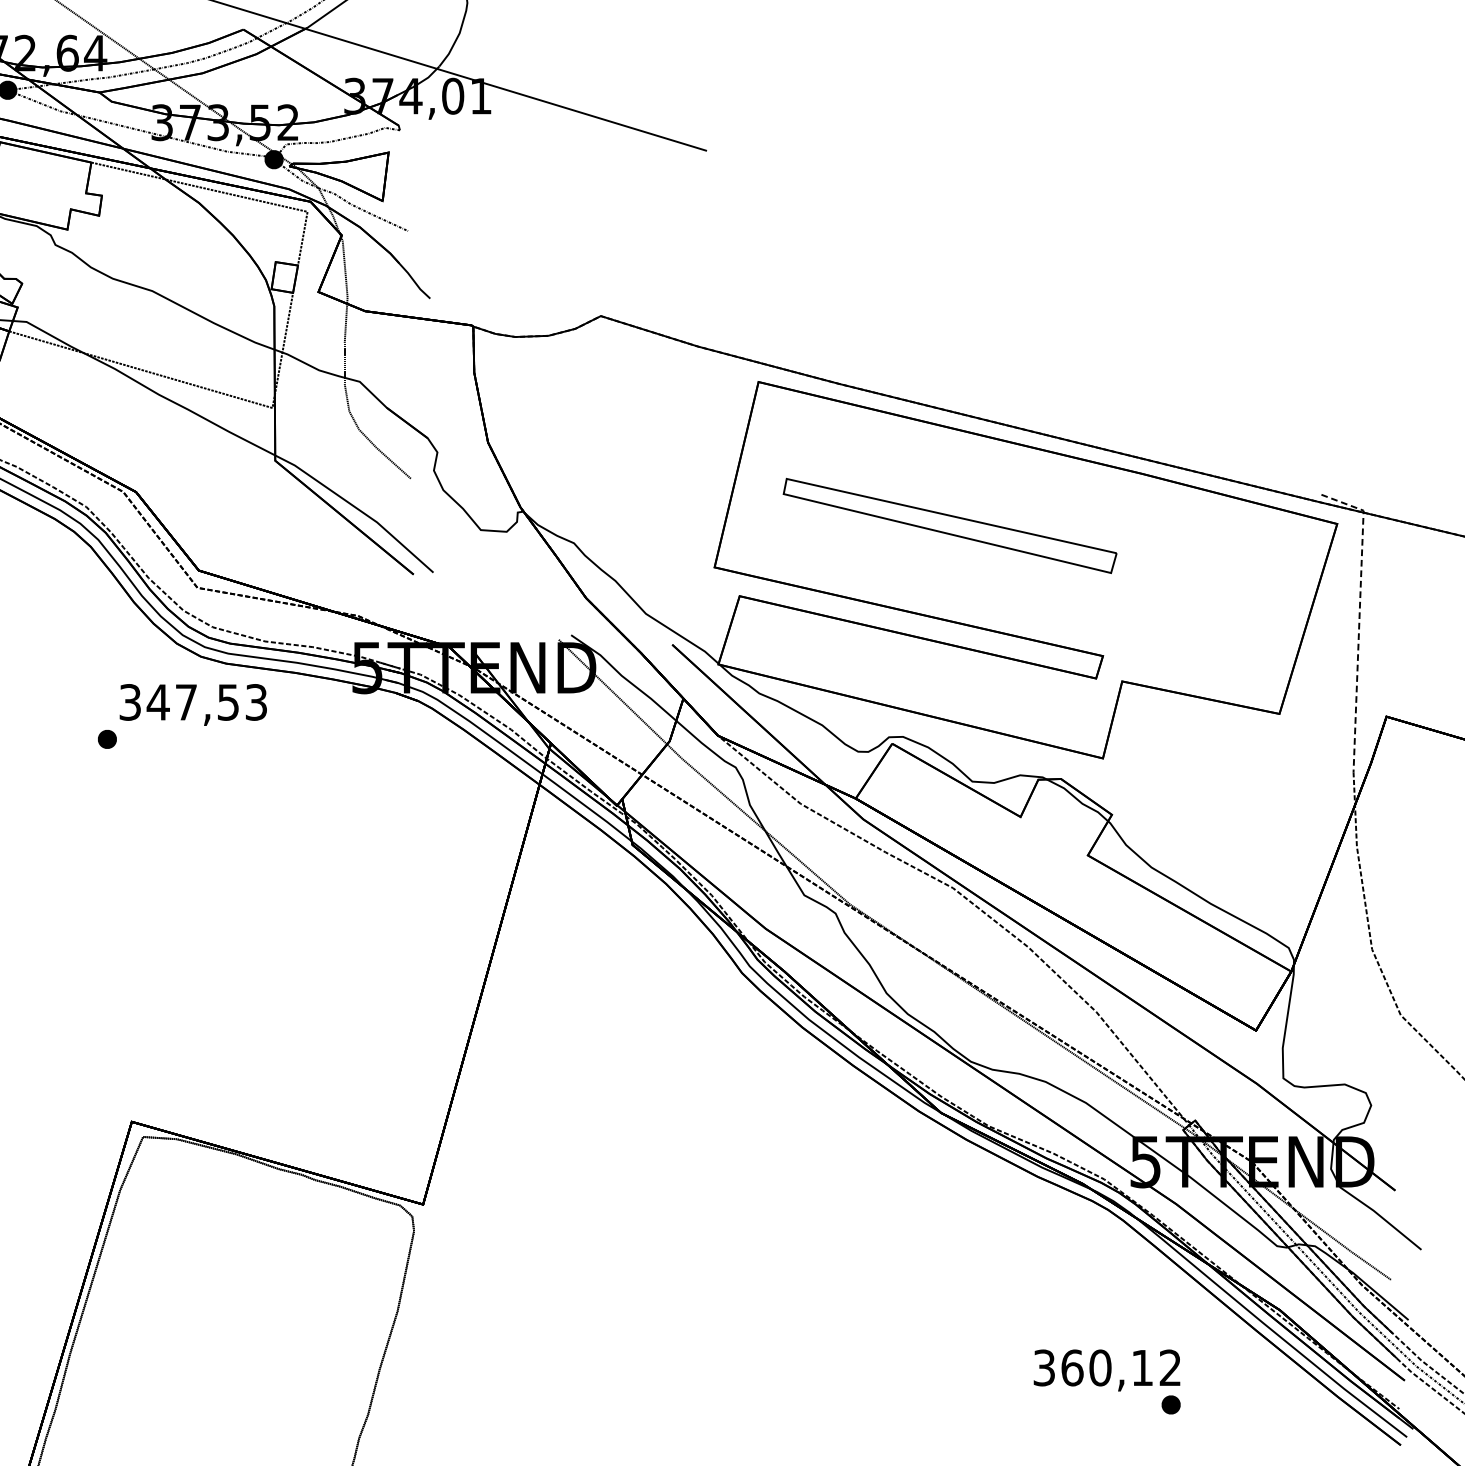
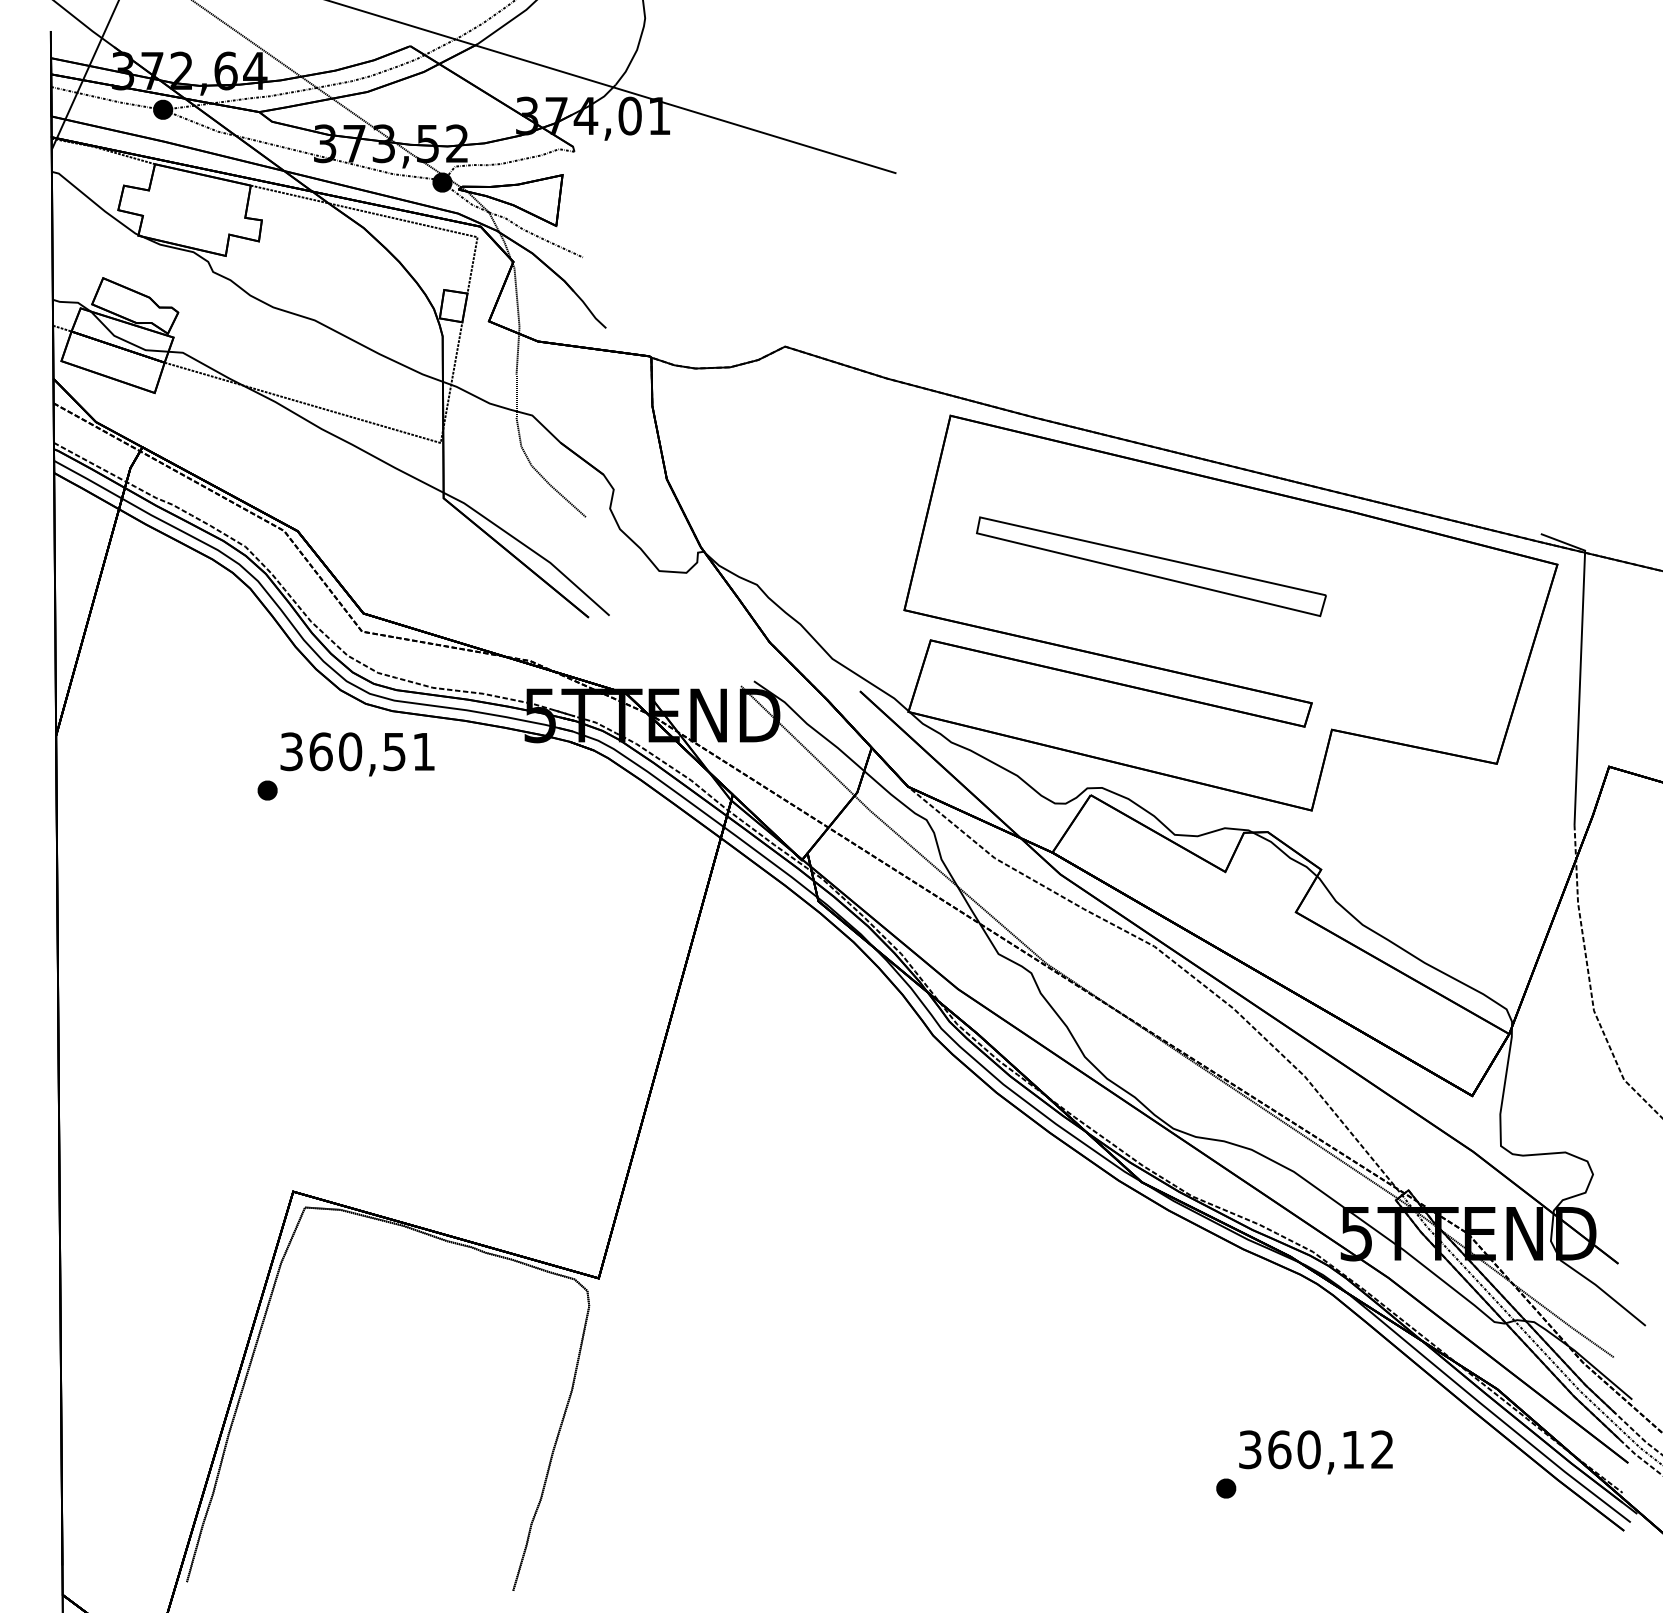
line: (1359, 618) -> (1580, 663), dashed -> solid
text: (206, 702) -> (371, 751), 347,53 -> 360,51
part: (1171, 1404) -> (1226, 1488), moved

